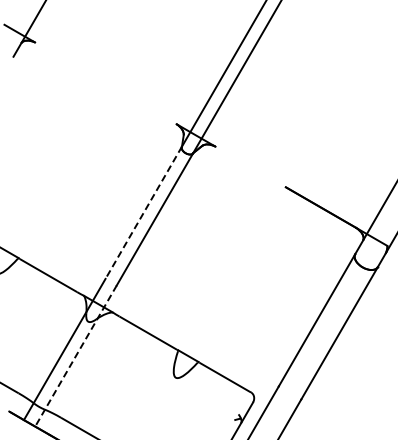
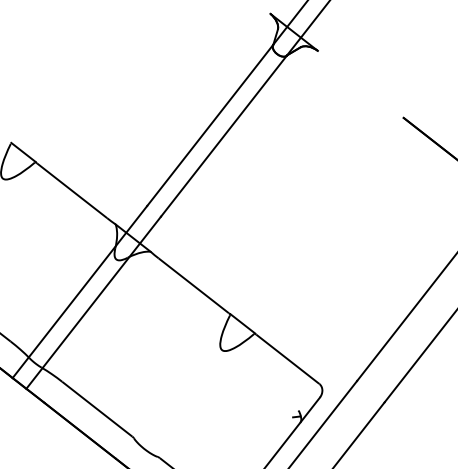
line: (143, 213) -> (209, 126), dashed -> solid
line: (76, 356) -> (94, 303), dashed -> solid

